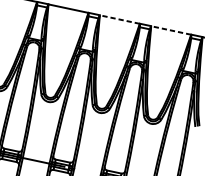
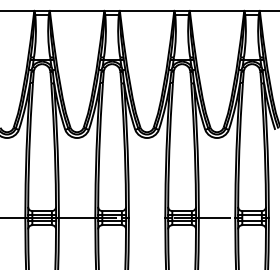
line: (119, 19) -> (146, 10), dashed -> solid
line: (170, 30) -> (216, 10), dashed -> solid

